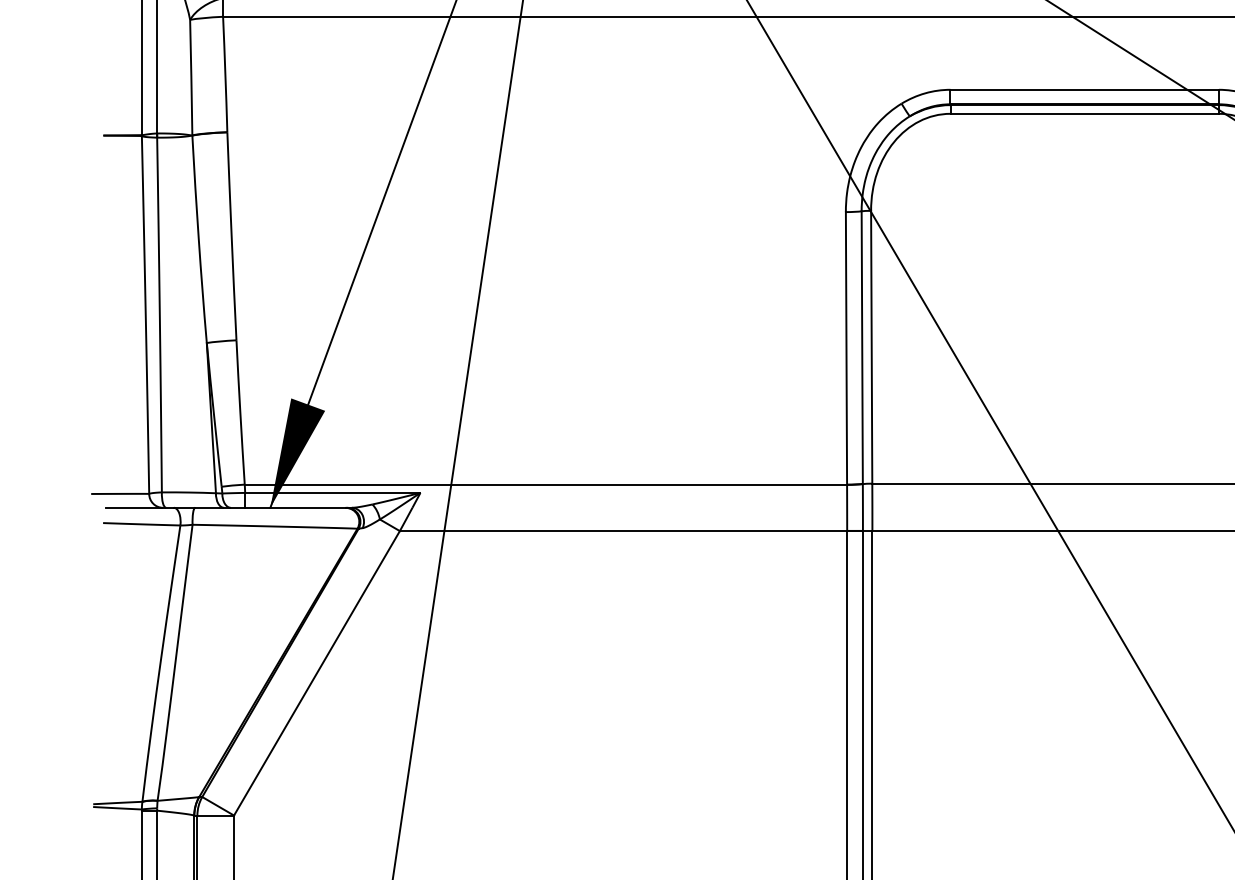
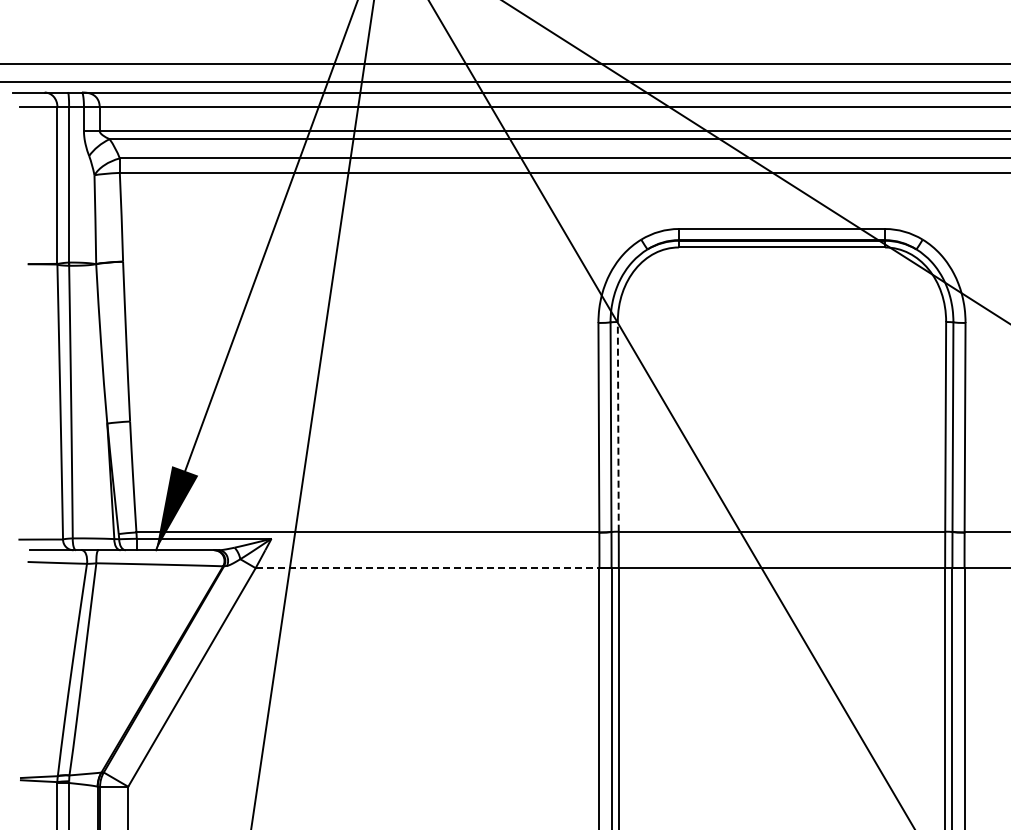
line: (871, 346) -> (618, 426), solid -> dashed
line: (623, 531) -> (427, 568), solid -> dashed

